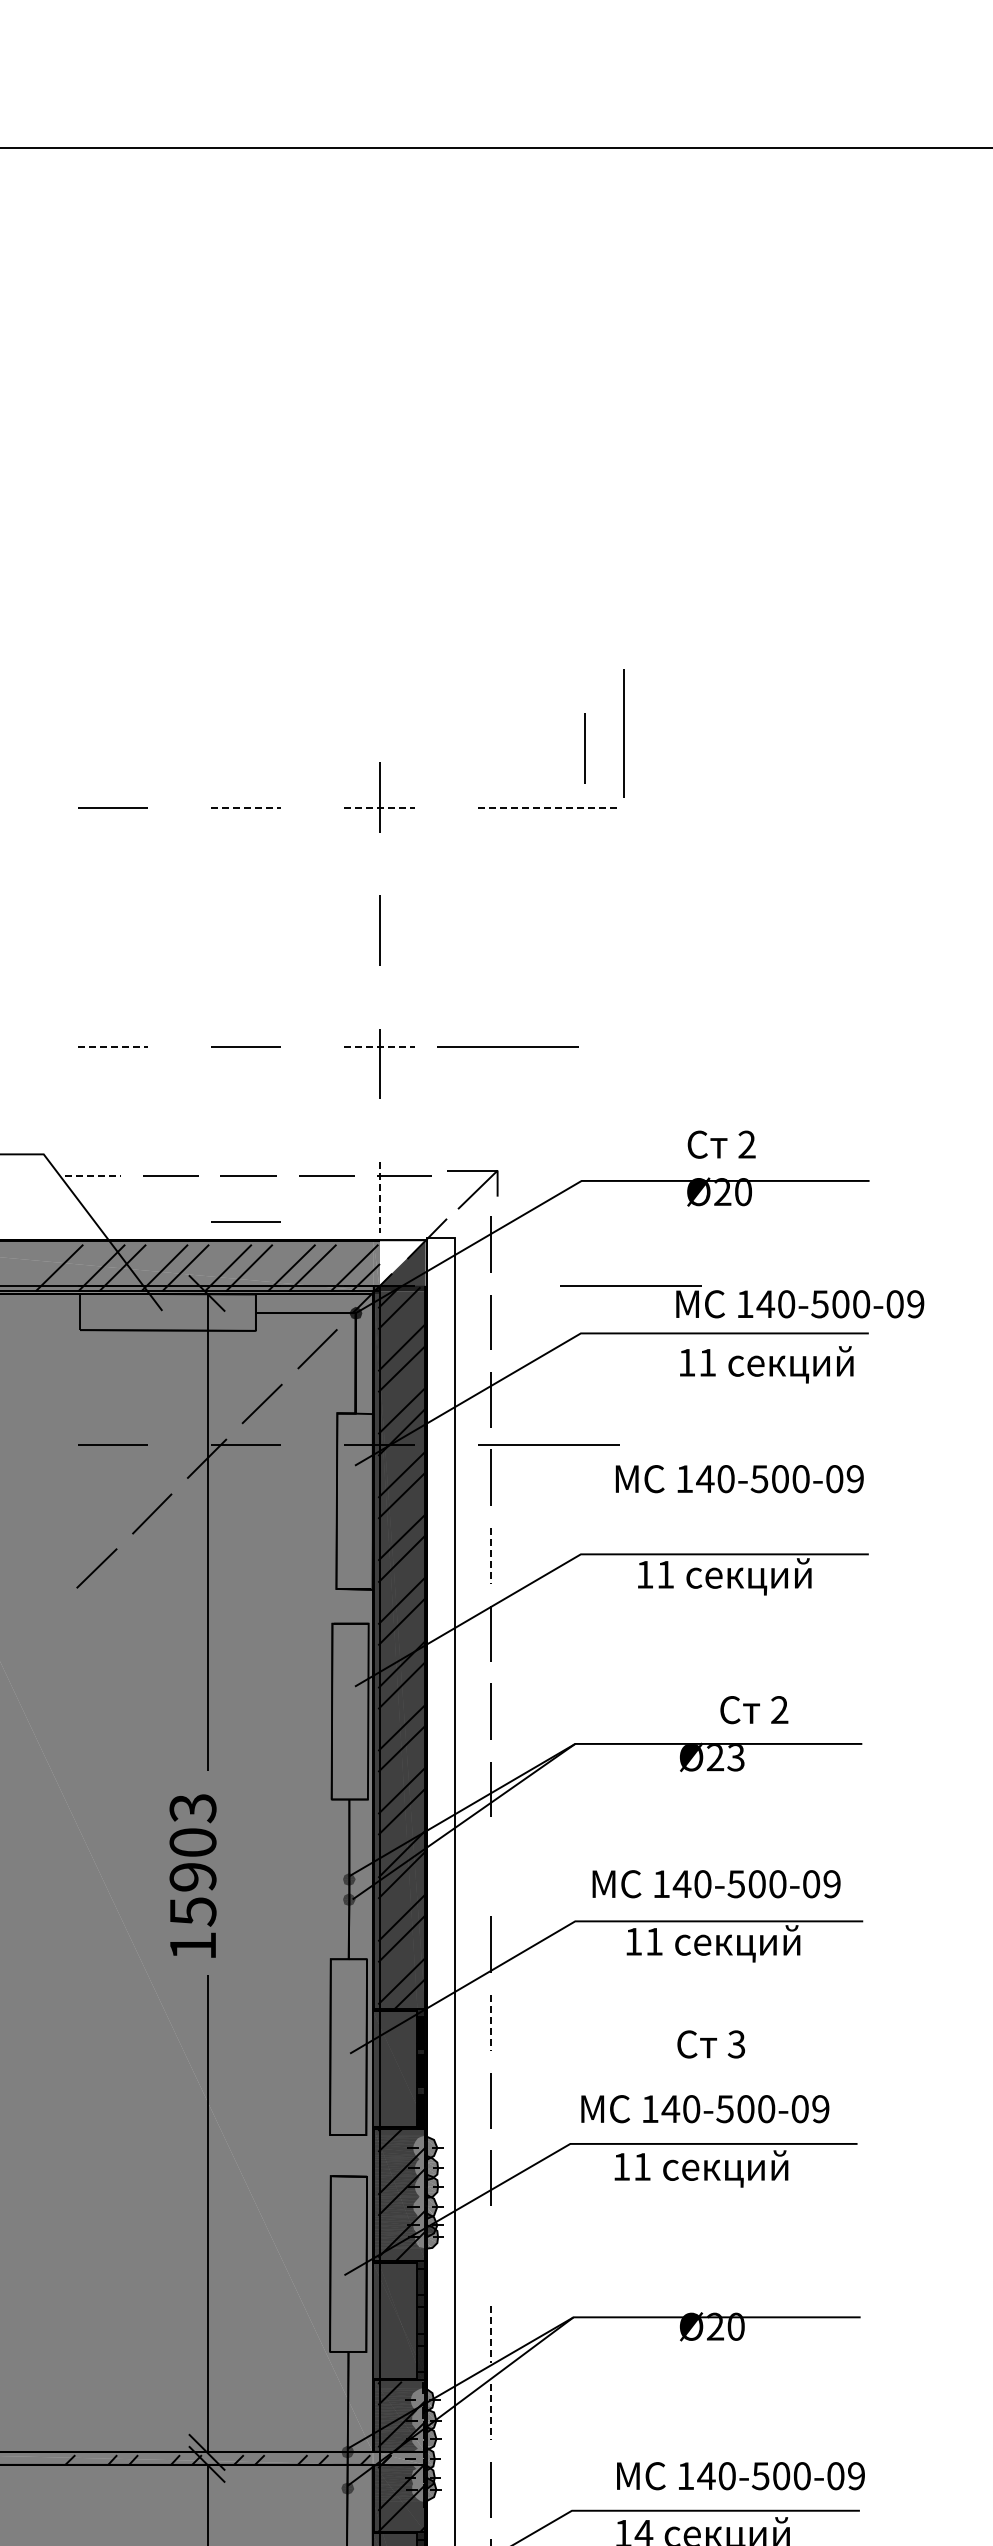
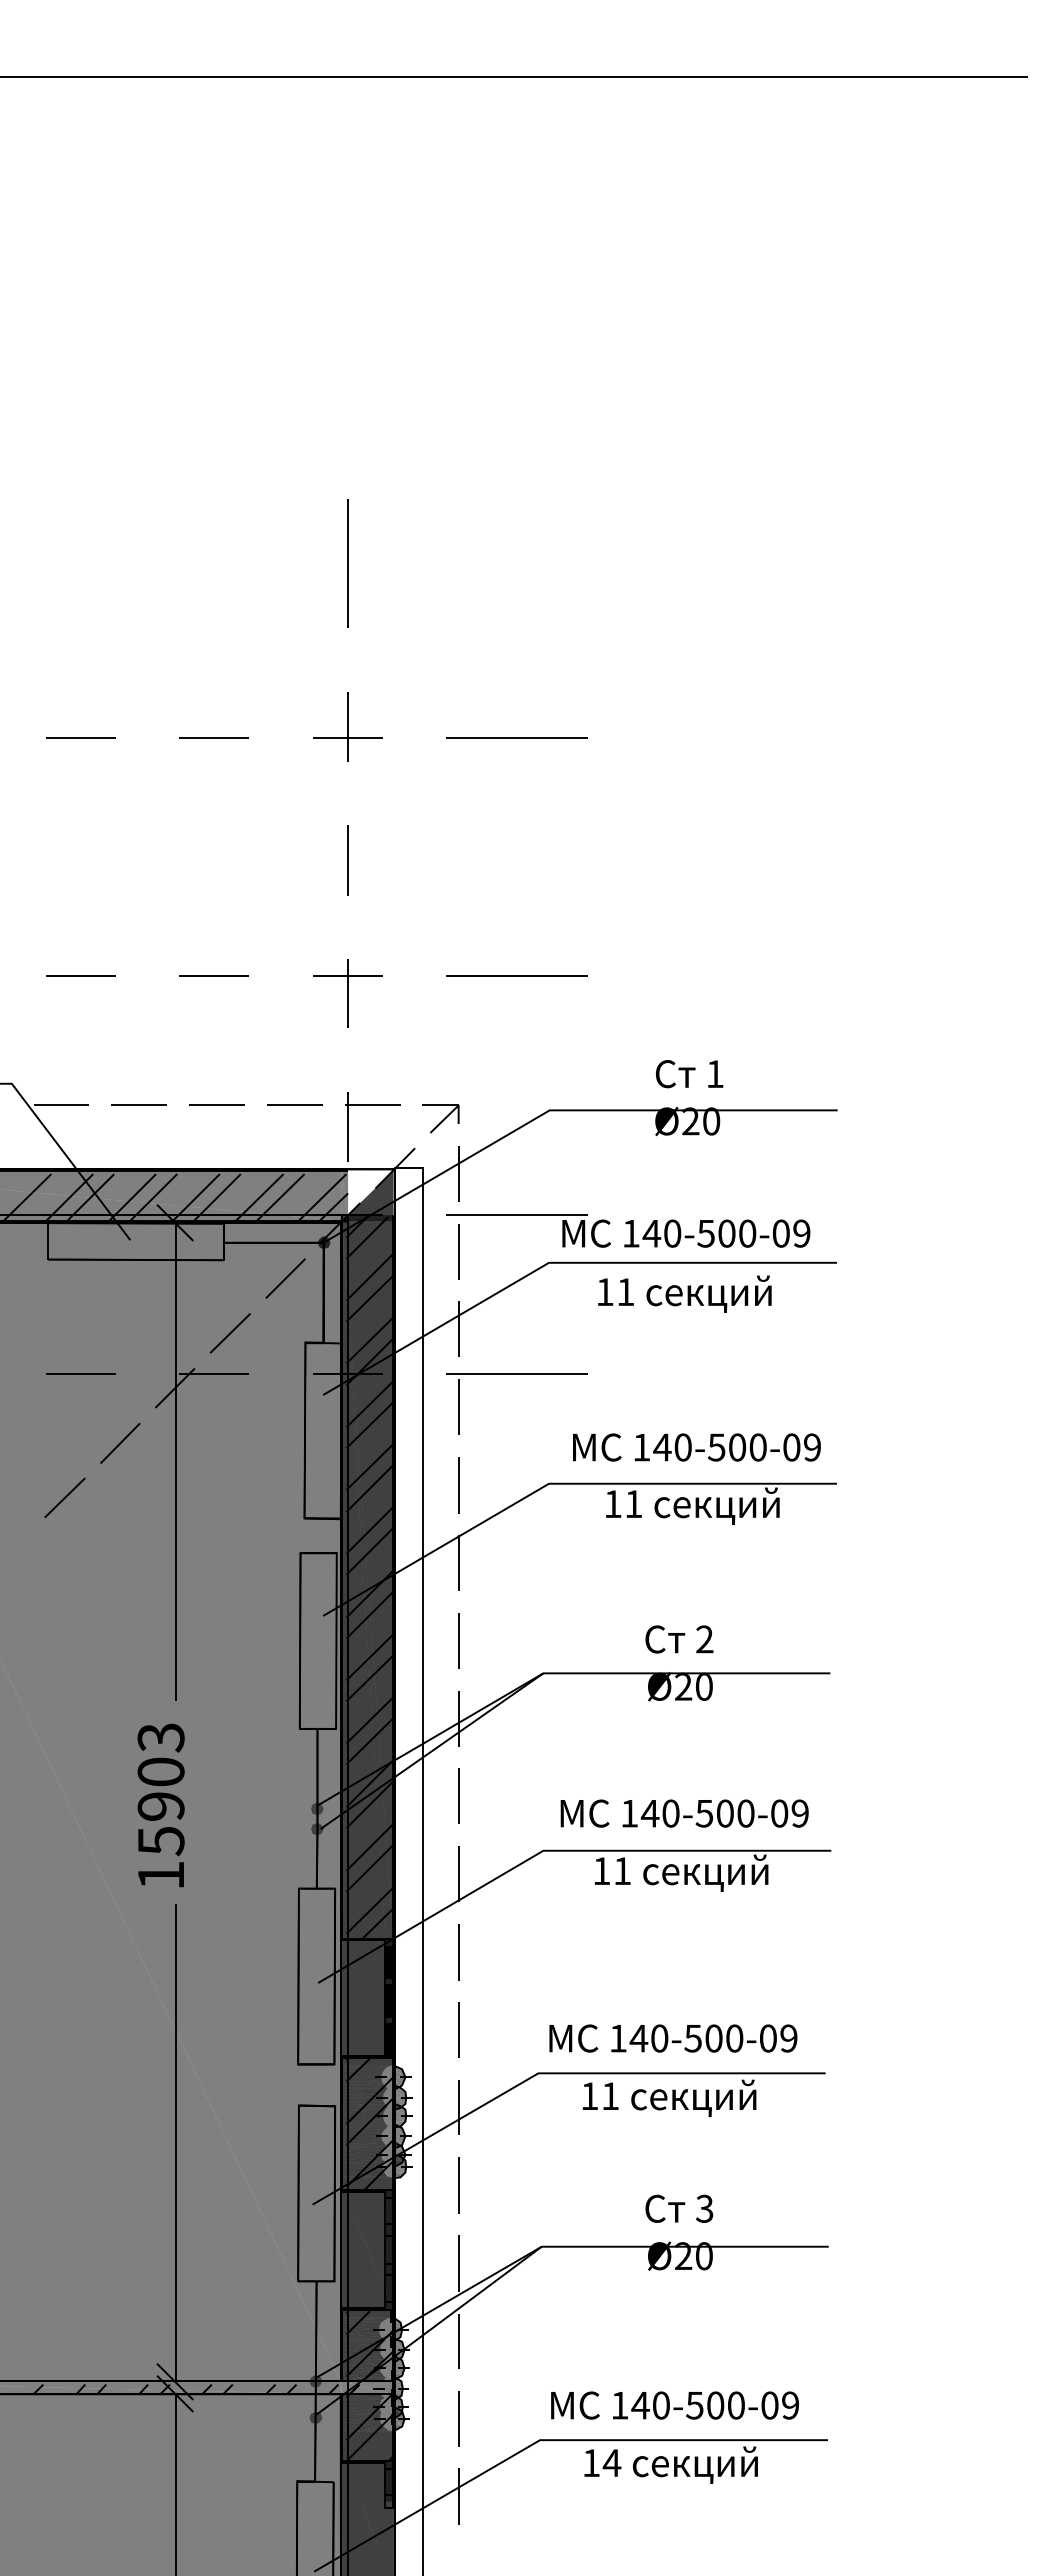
line: (623, 733) -> (347, 563), moved
line: (584, 749) -> (552, 678), removed
line: (246, 808) -> (214, 737), dashed -> solid
line: (380, 808) -> (348, 737), dashed -> solid
line: (547, 808) -> (515, 737), dashed -> solid
line: (507, 1046) -> (516, 975), moved
line: (113, 1047) -> (81, 976), dashed -> solid
line: (380, 1047) -> (348, 976), dashed -> solid
text: (746, 1144) -> (714, 1073), 2 -> 1
line: (93, 1176) -> (61, 1105), dashed -> solid
part: (472, 1189) -> (440, 1118), size x0.71
line: (380, 1198) -> (348, 1127), dashed -> solid
line: (245, 1221) -> (213, 1150), removed
part: (742, 1301) -> (628, 1230), moved
text: (766, 1364) -> (684, 1293), moved
text: (739, 1479) -> (696, 1447), moved
line: (490, 1556) -> (458, 1485), dashed -> solid
text: (754, 1710) -> (679, 1639), moved
text: (735, 1758) -> (703, 1687), Ø23 -> Ø20
line: (490, 1866) -> (458, 1795), added
line: (490, 2023) -> (458, 1952), dashed -> solid
text: (711, 2044) -> (679, 2208), moved
line: (490, 2256) -> (458, 2185), added
line: (490, 2335) -> (458, 2264), dashed -> solid
line: (490, 2412) -> (458, 2341), dashed -> solid
text: (740, 2476) -> (674, 2405), moved

